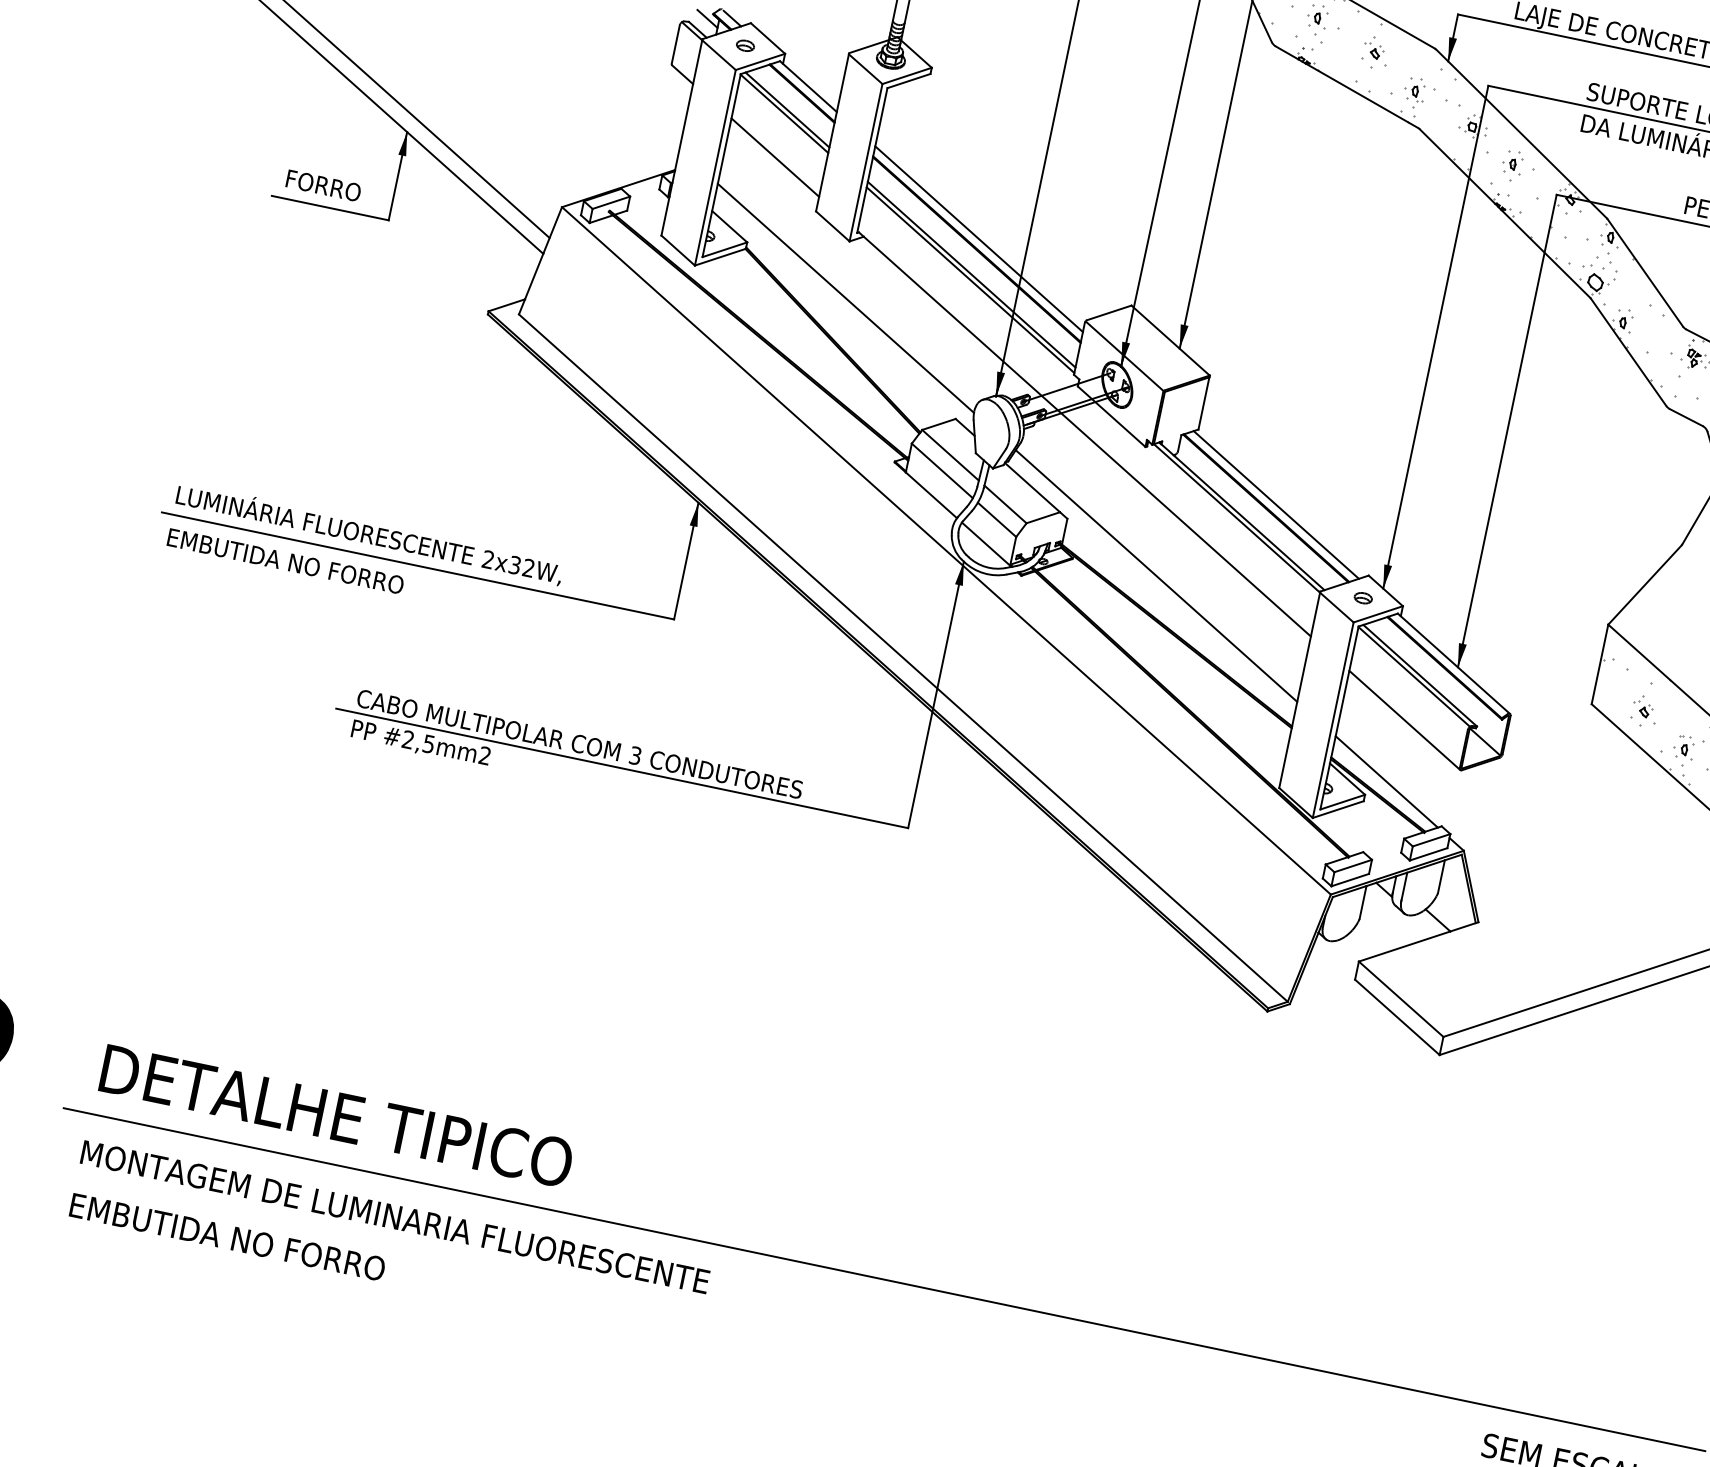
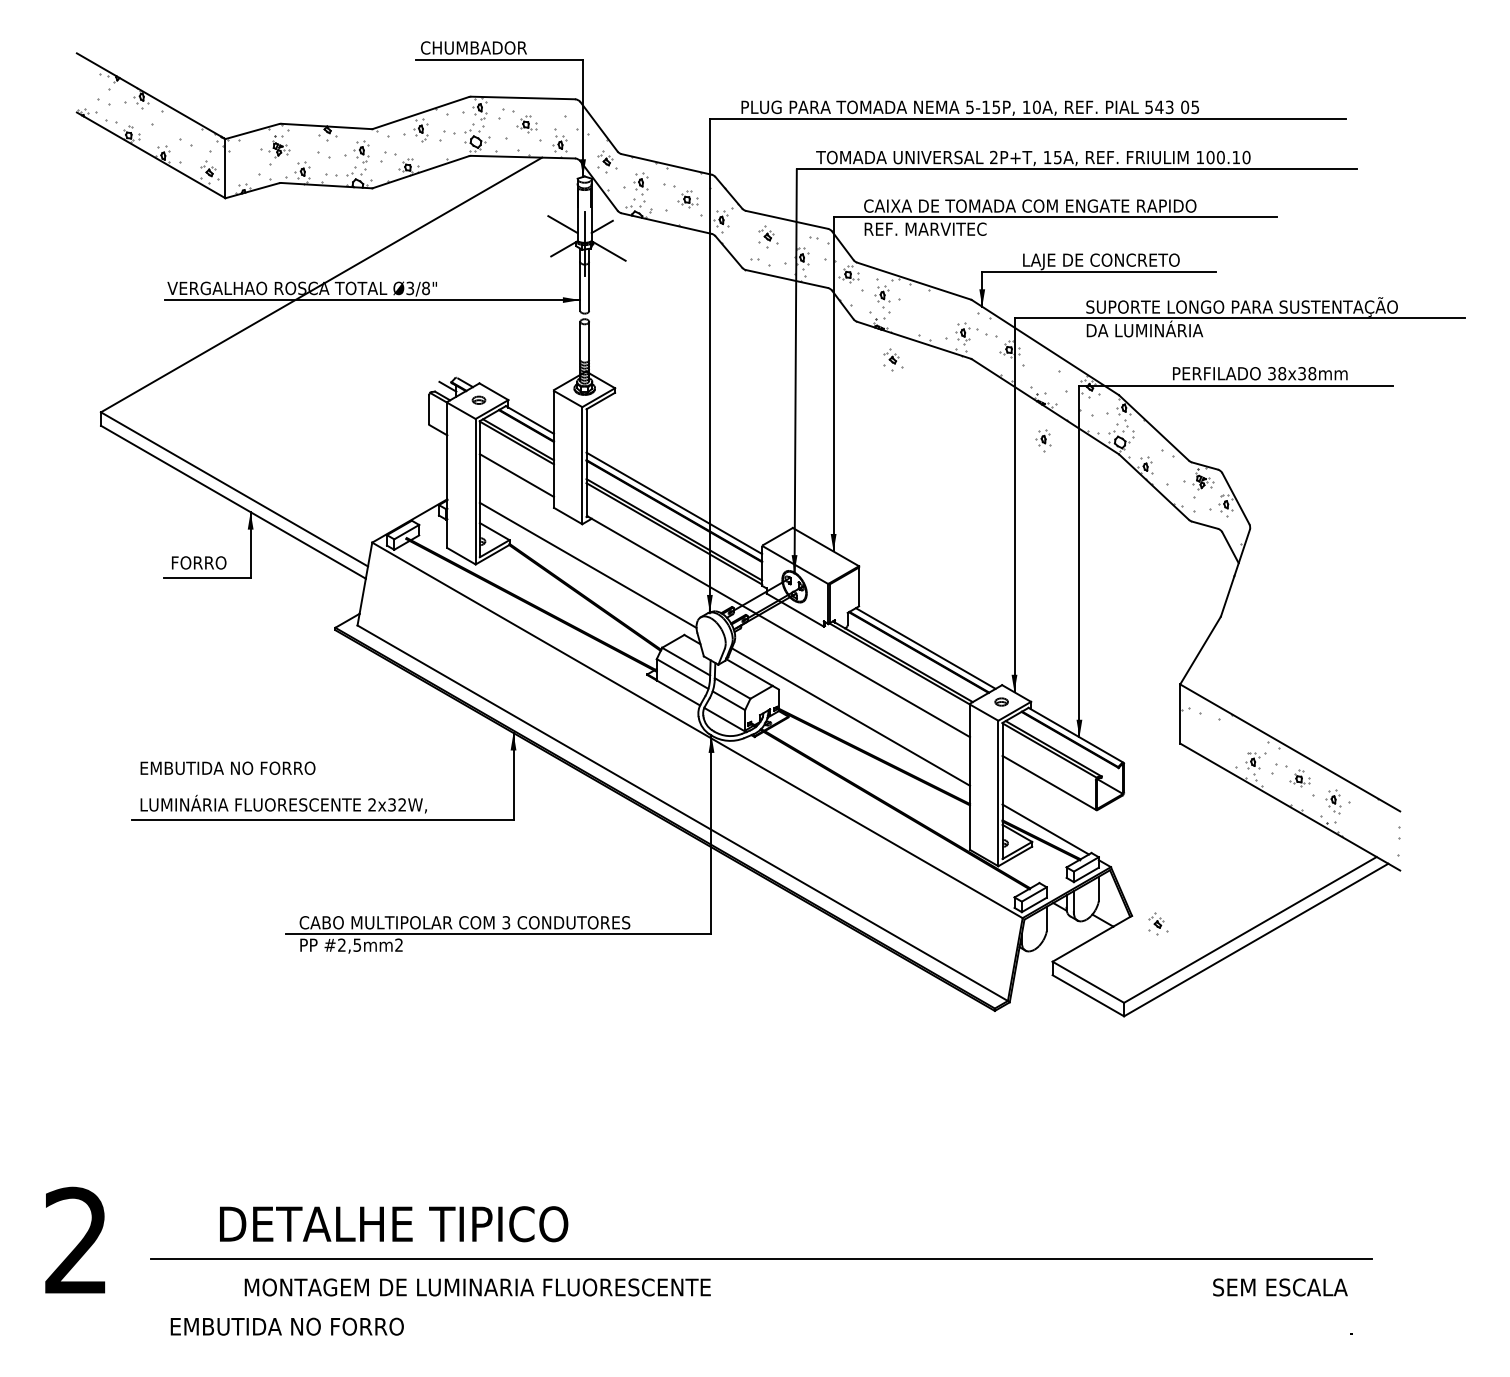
part: (1375, 52) -> (893, 359), moved
part: (1512, 165) -> (1043, 440), moved
text: (285, 560) -> (227, 767), moved
part: (1645, 711) -> (1158, 923), moved
text: (337, 1116) -> (394, 1224), moved
text: (394, 1217) -> (477, 1287), moved

